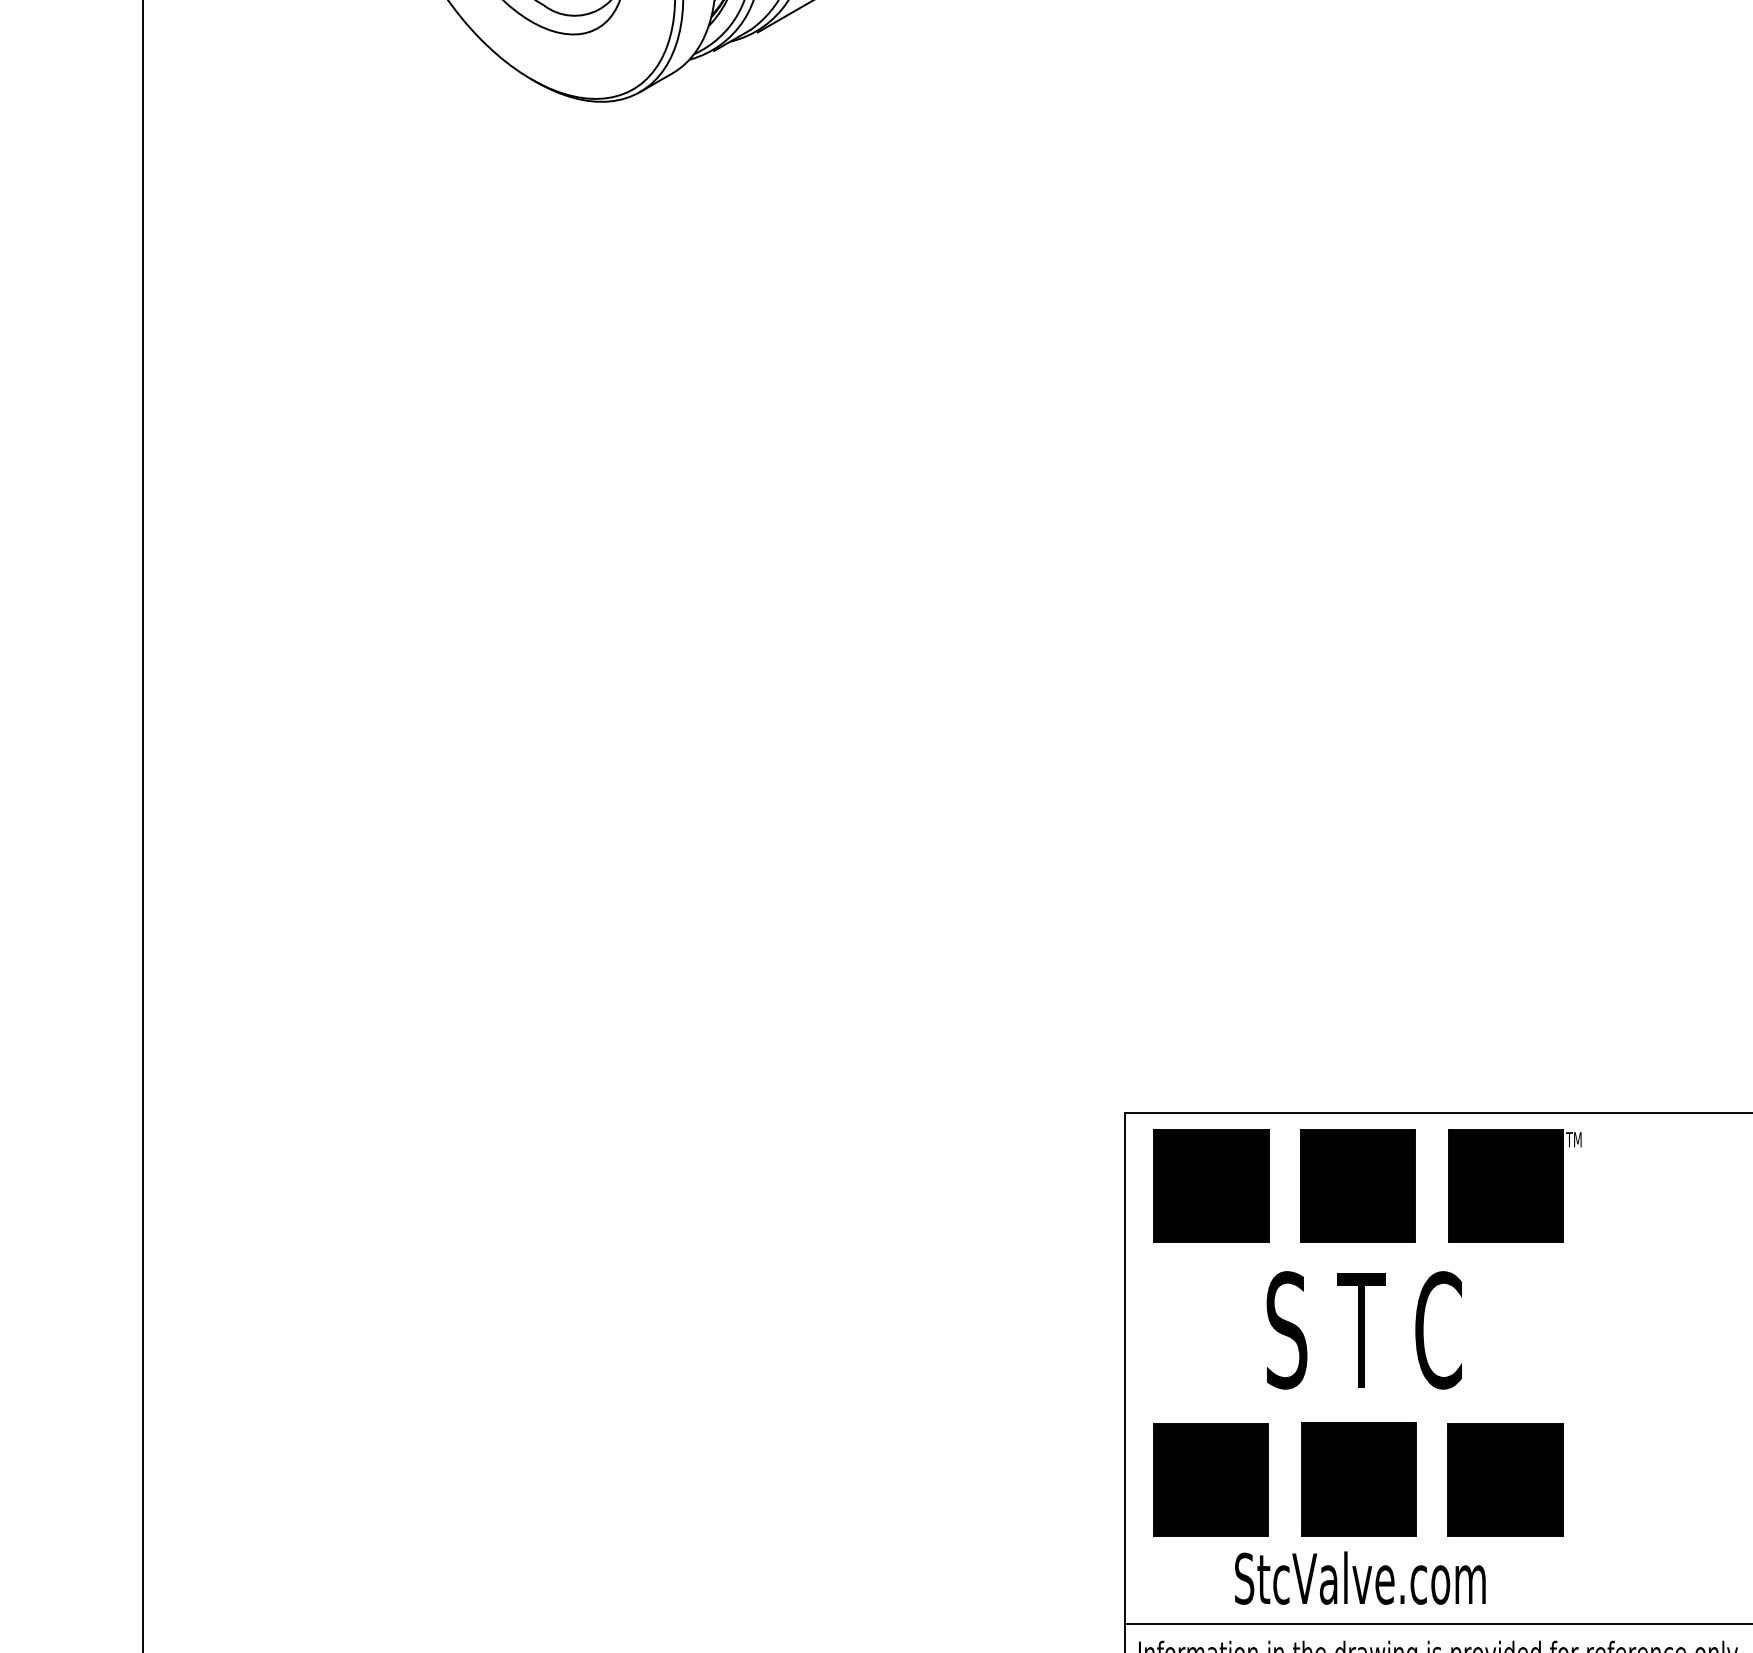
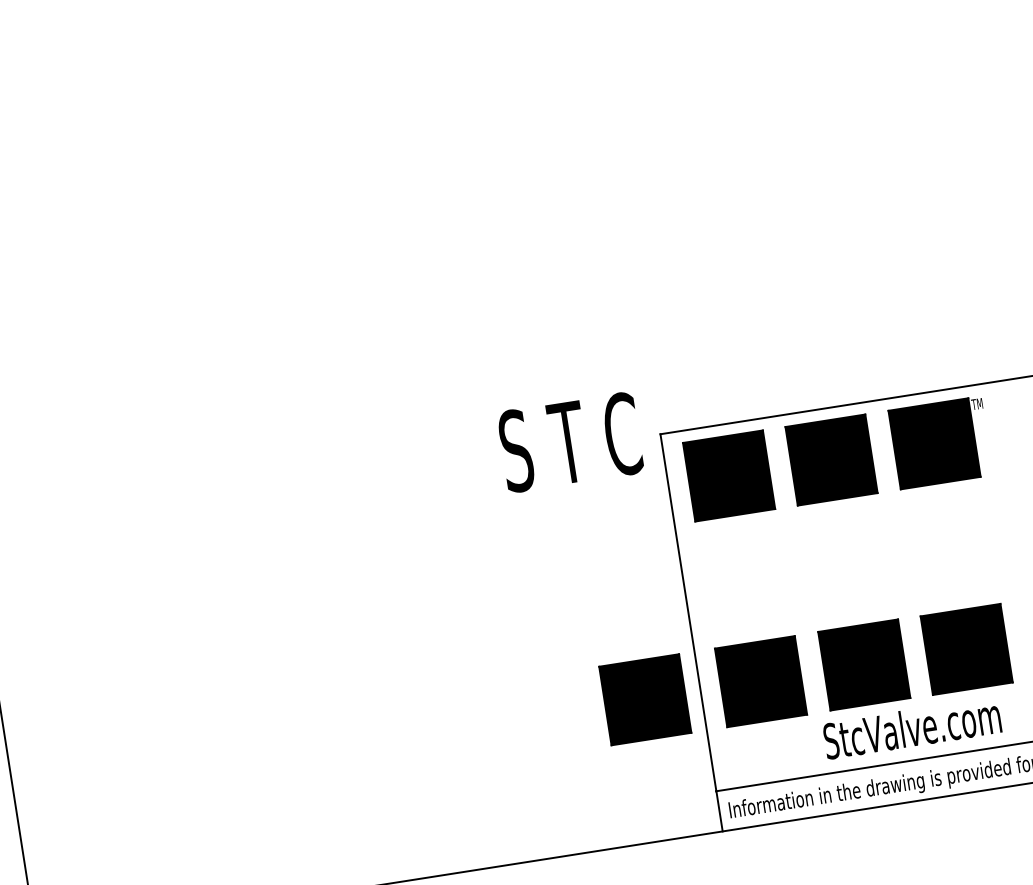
text: (1363, 1330) -> (569, 442), moved
part: (1045, 1479) -> (645, 699), added
text: (1360, 1577) -> (912, 727), moved

